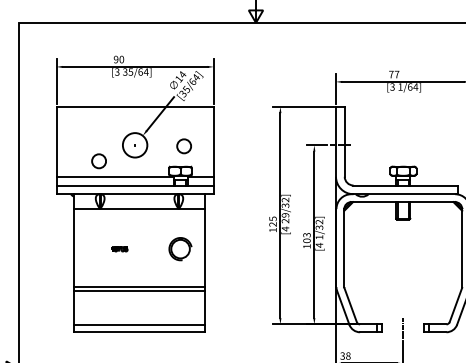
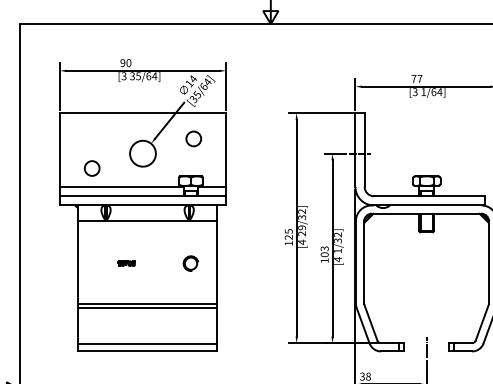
circle: (183, 146) -> (193, 139), moved
circle: (98, 161) -> (91, 168), moved
part: (180, 249) -> (190, 263), size x0.62

